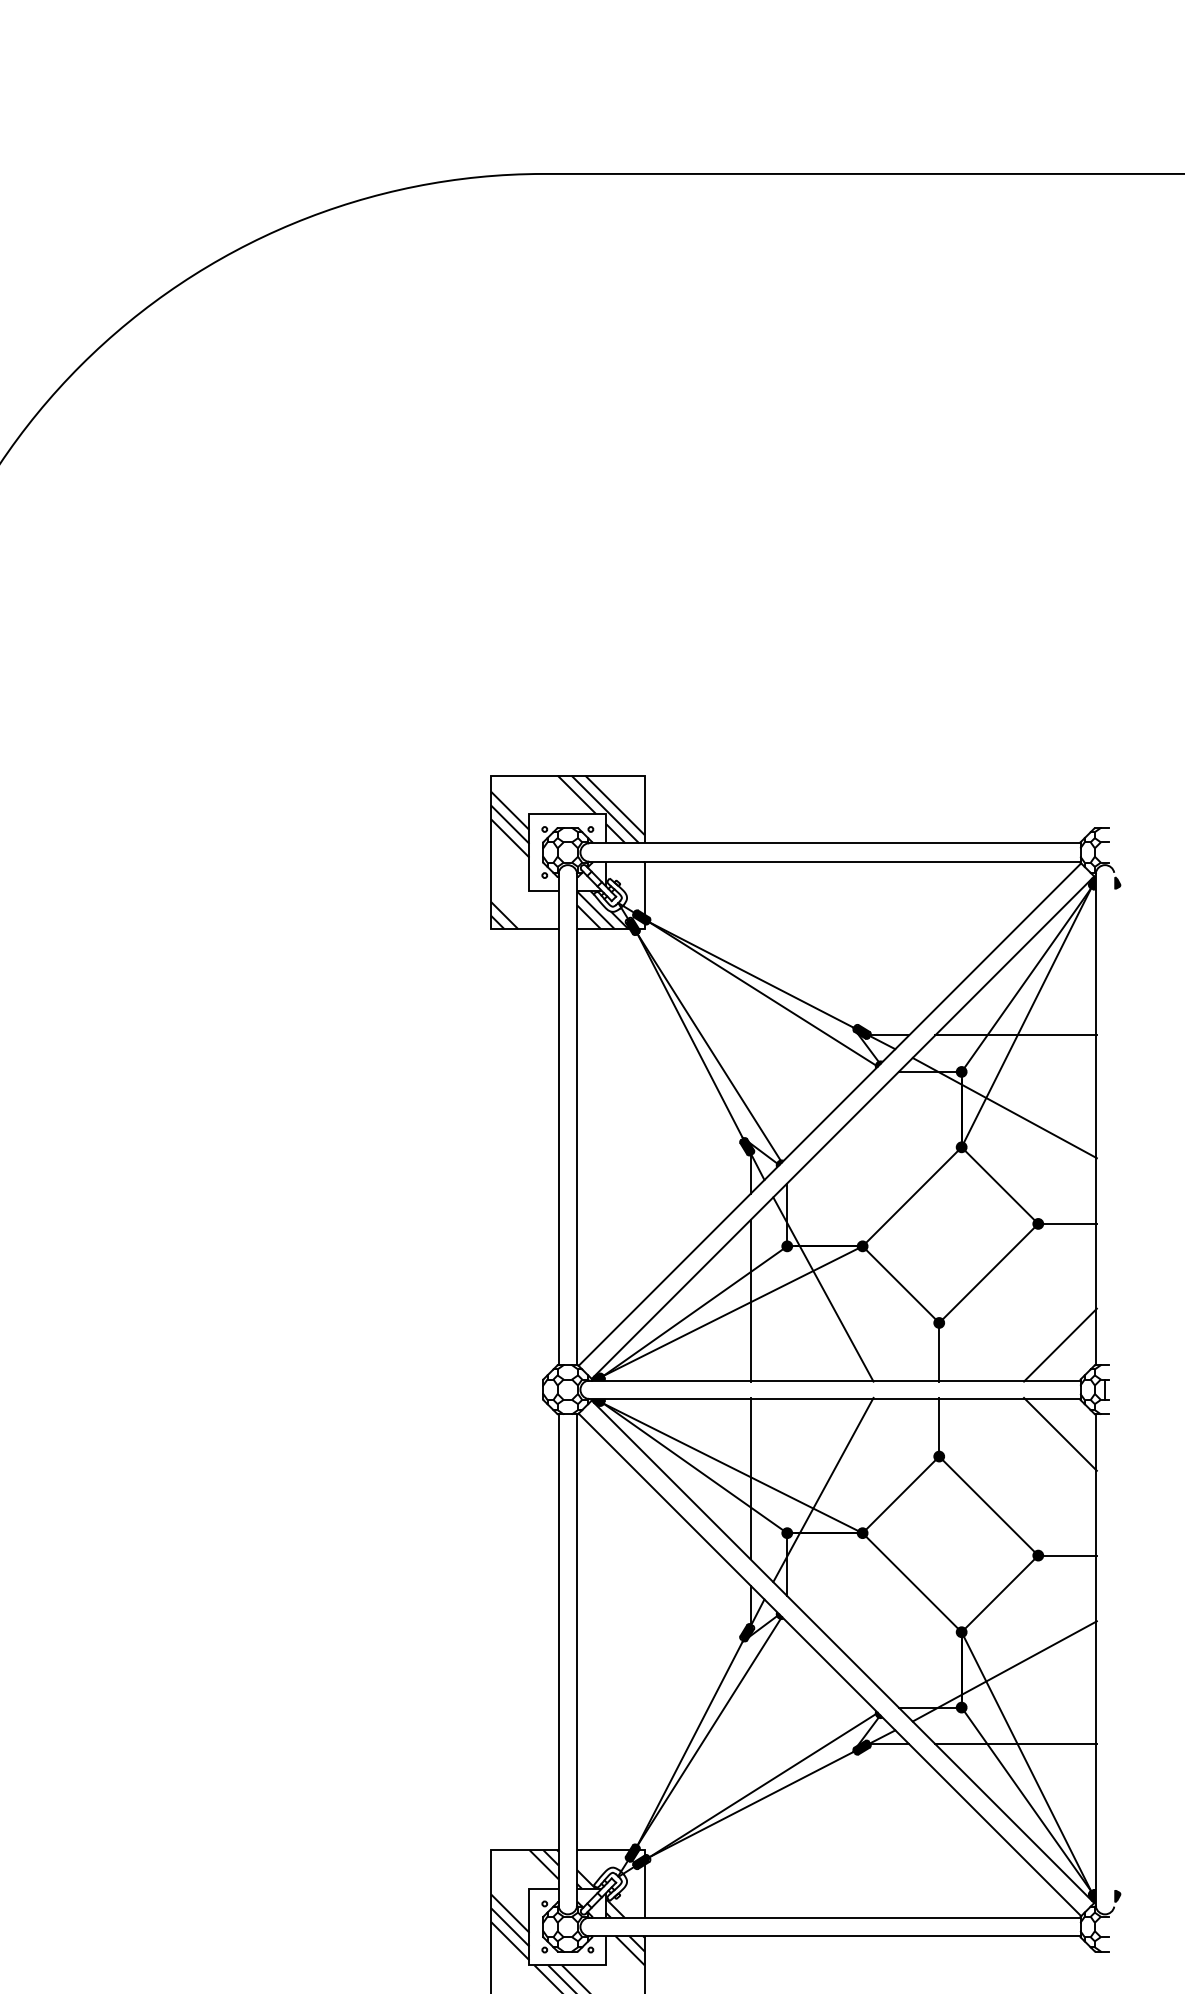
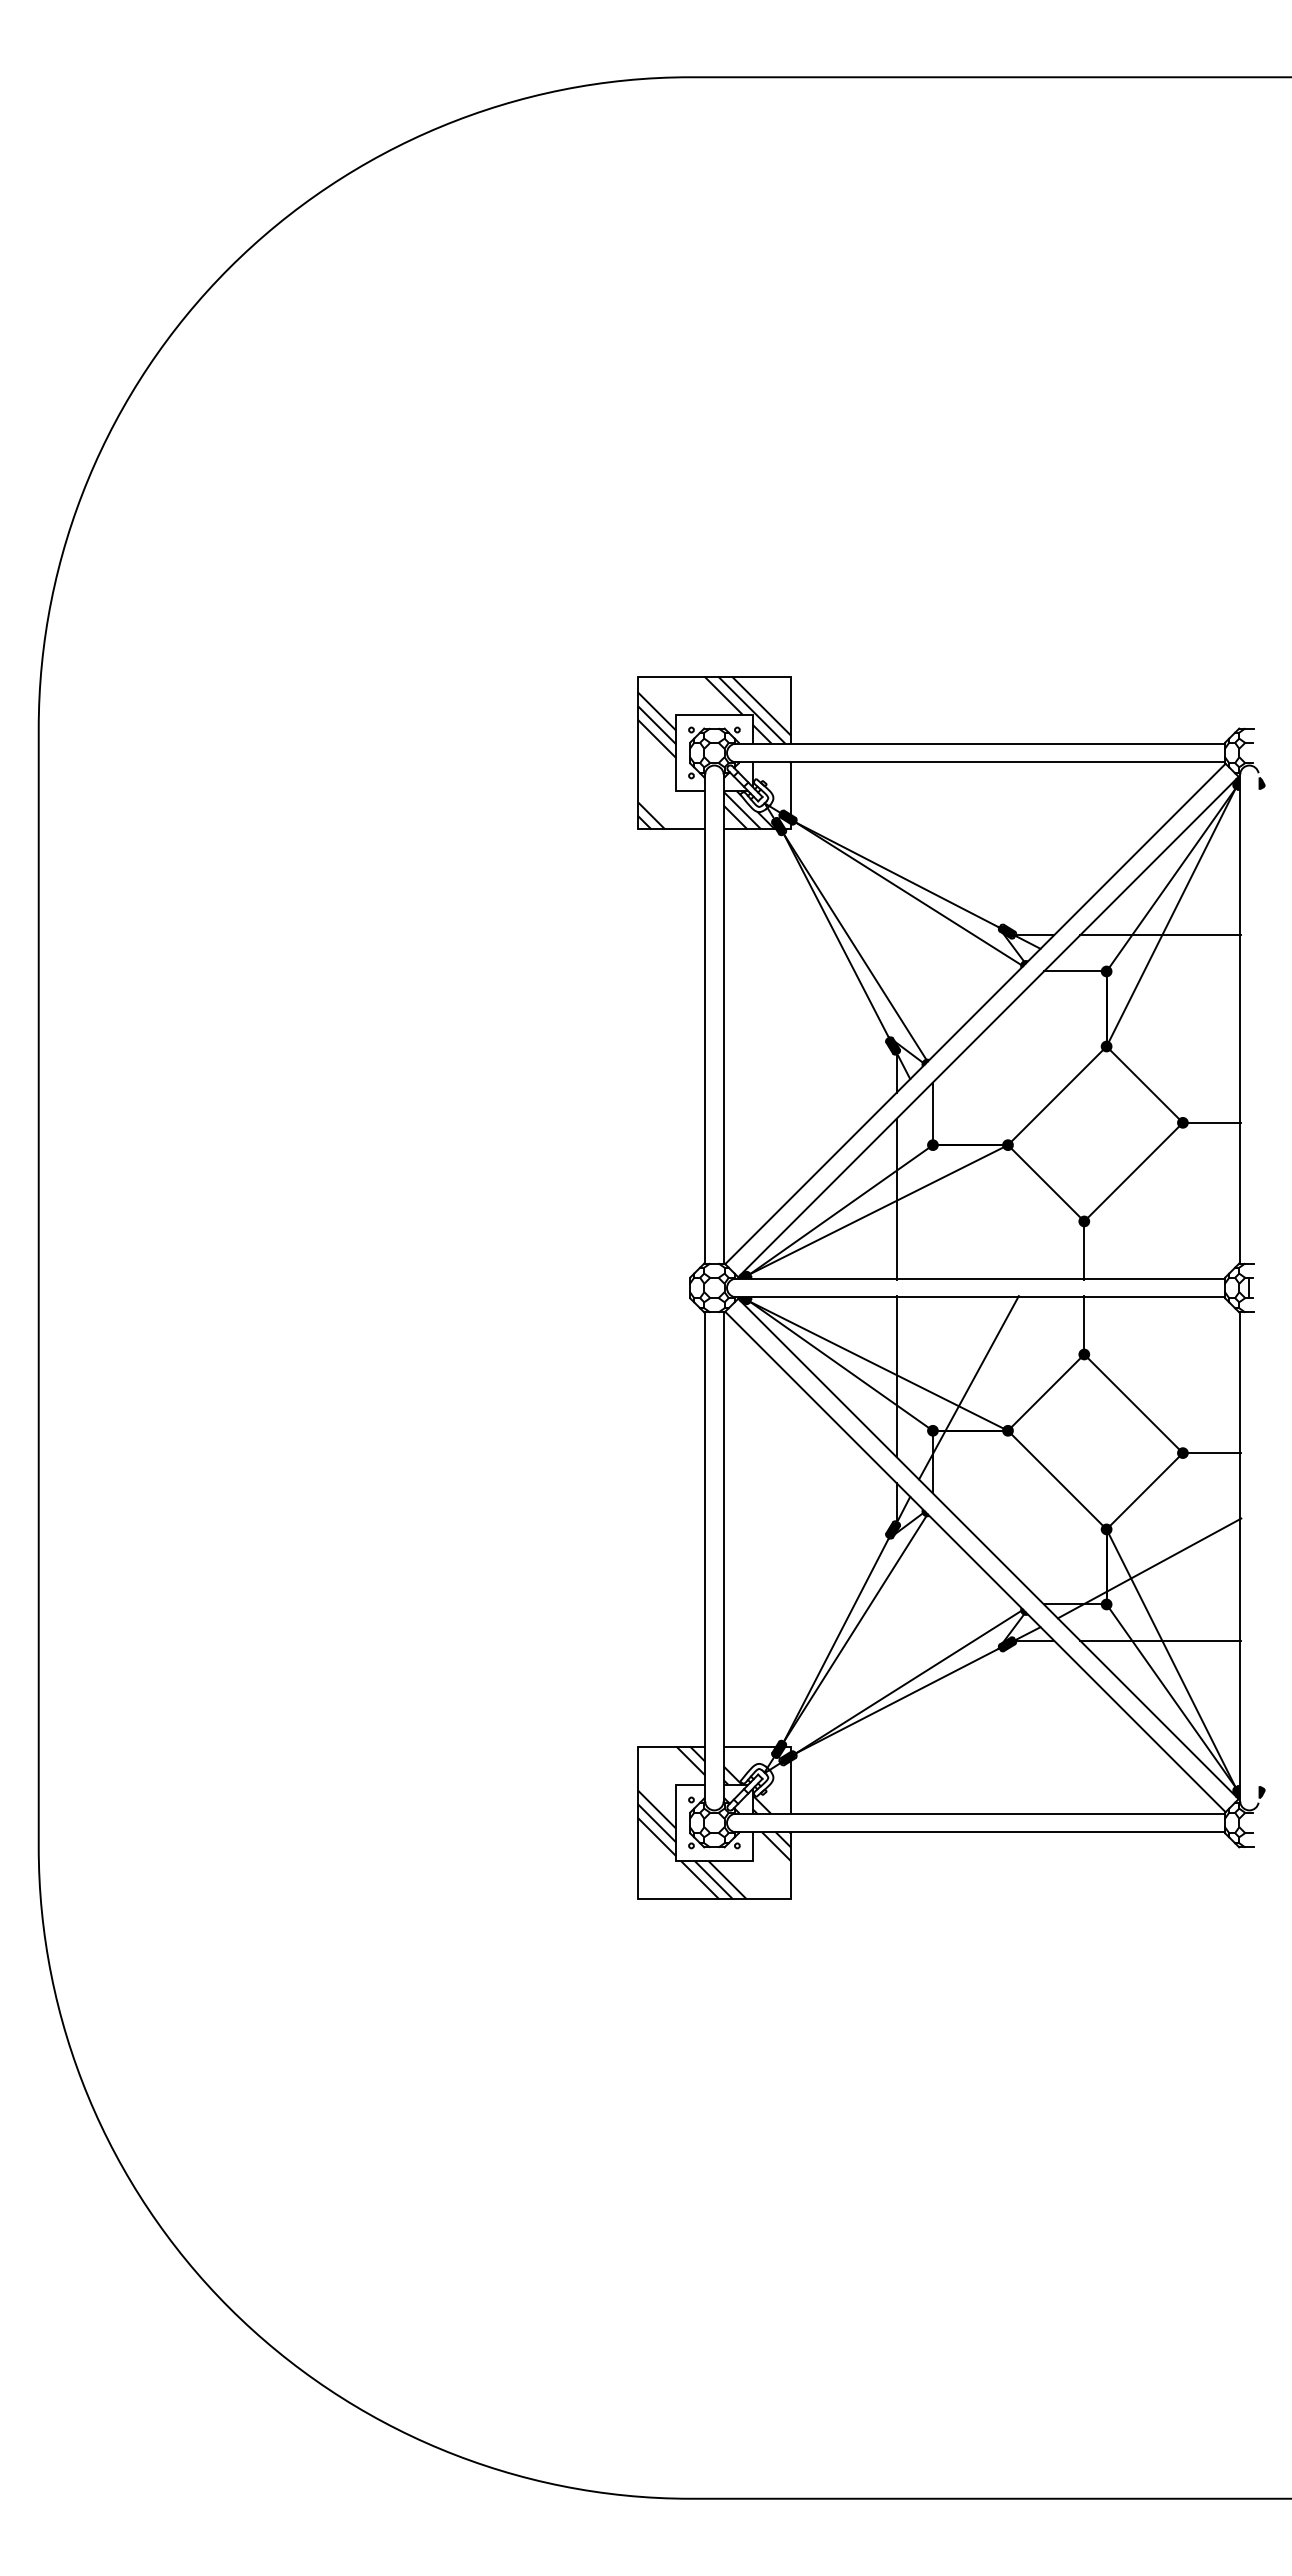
line: (1004, 1108) -> (1149, 1007), removed
line: (822, 1288) -> (968, 1187), removed
line: (1059, 1345) -> (1204, 1243), removed
line: (1059, 1434) -> (1204, 1332), removed

